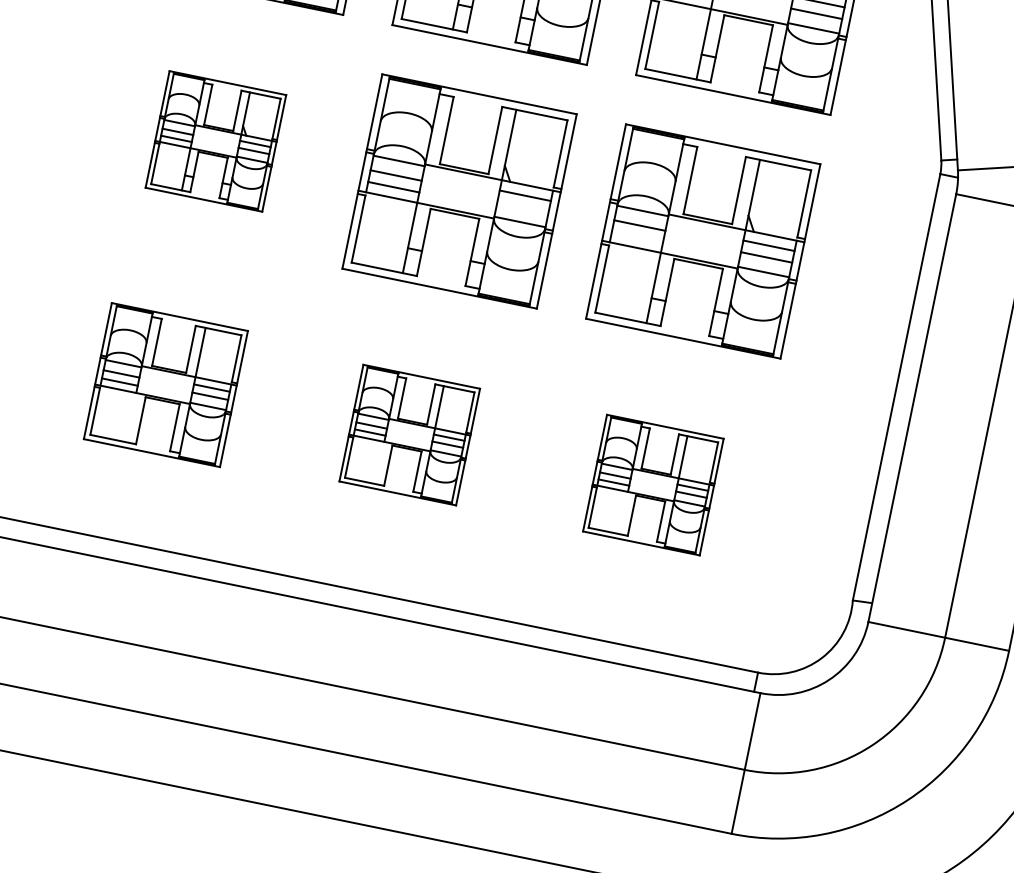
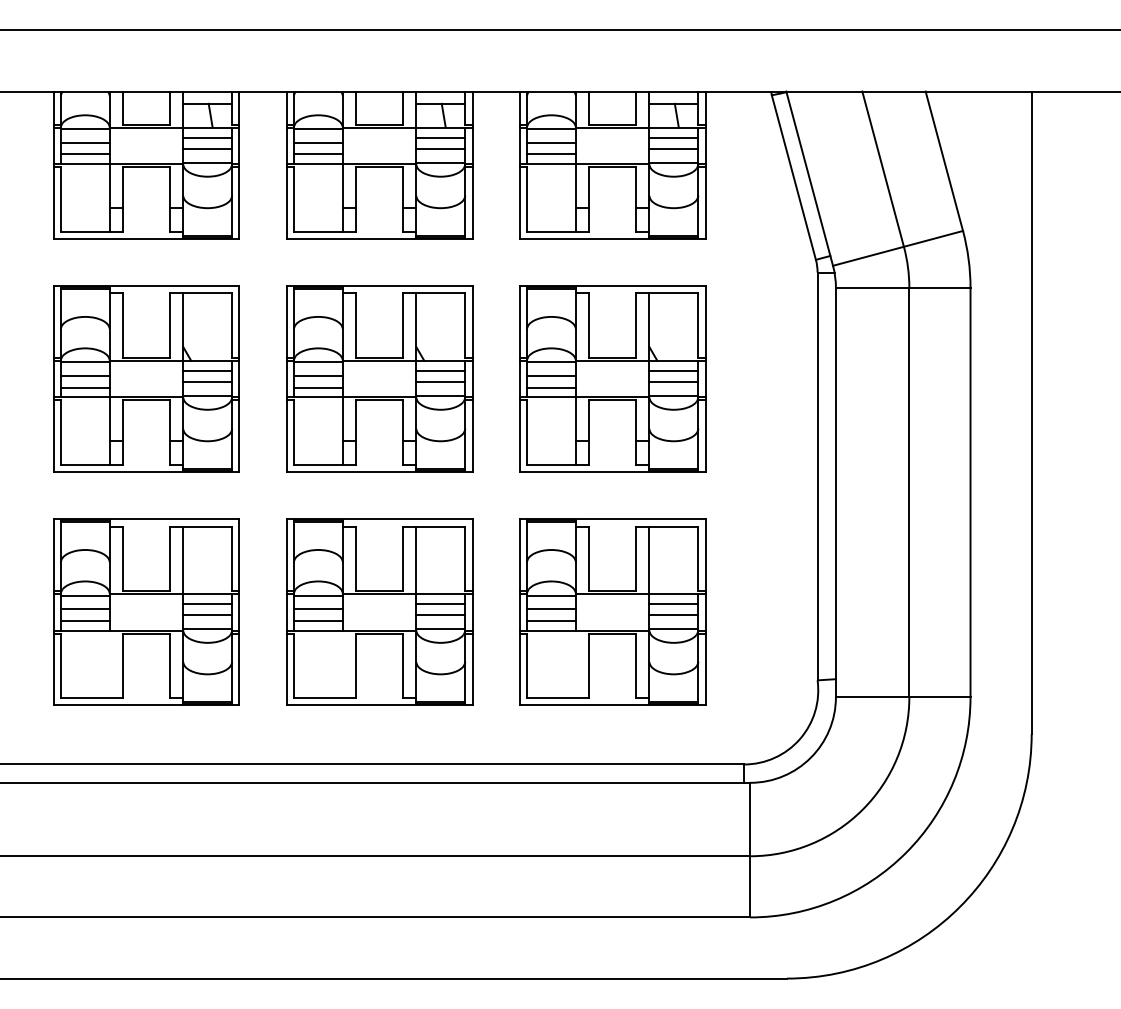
part: (216, 140) -> (146, 378), size x1.67
line: (522, 207) -> (440, 381), added
line: (637, 237) -> (551, 387), added
part: (166, 384) -> (146, 611), size x1.43
part: (409, 434) -> (379, 611), size x1.67
part: (653, 484) -> (612, 611), size x1.67

